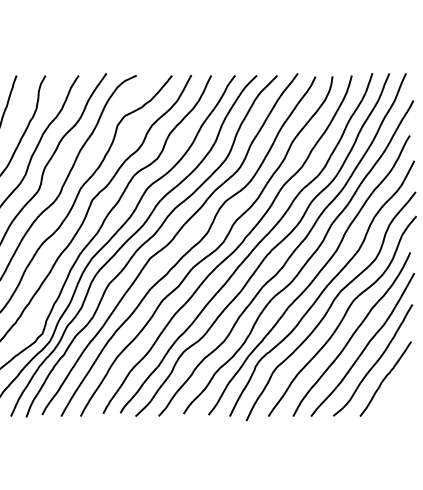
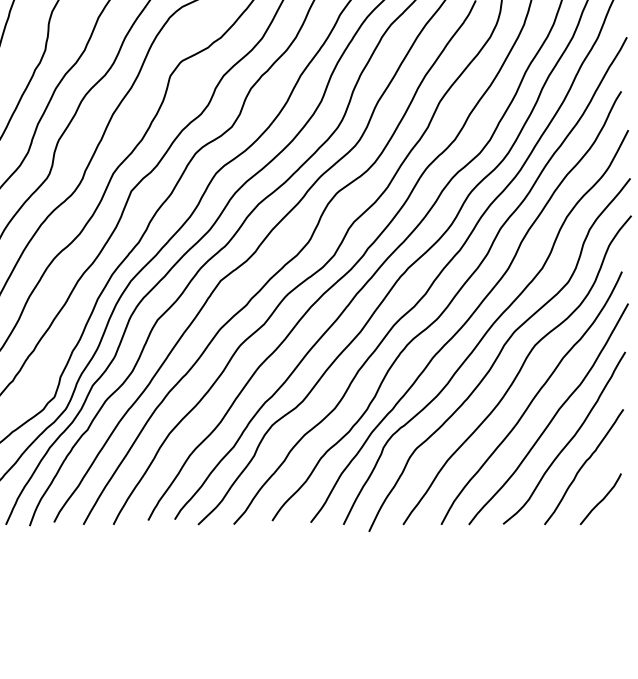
curve: (397, 399) -> (602, 498), added

